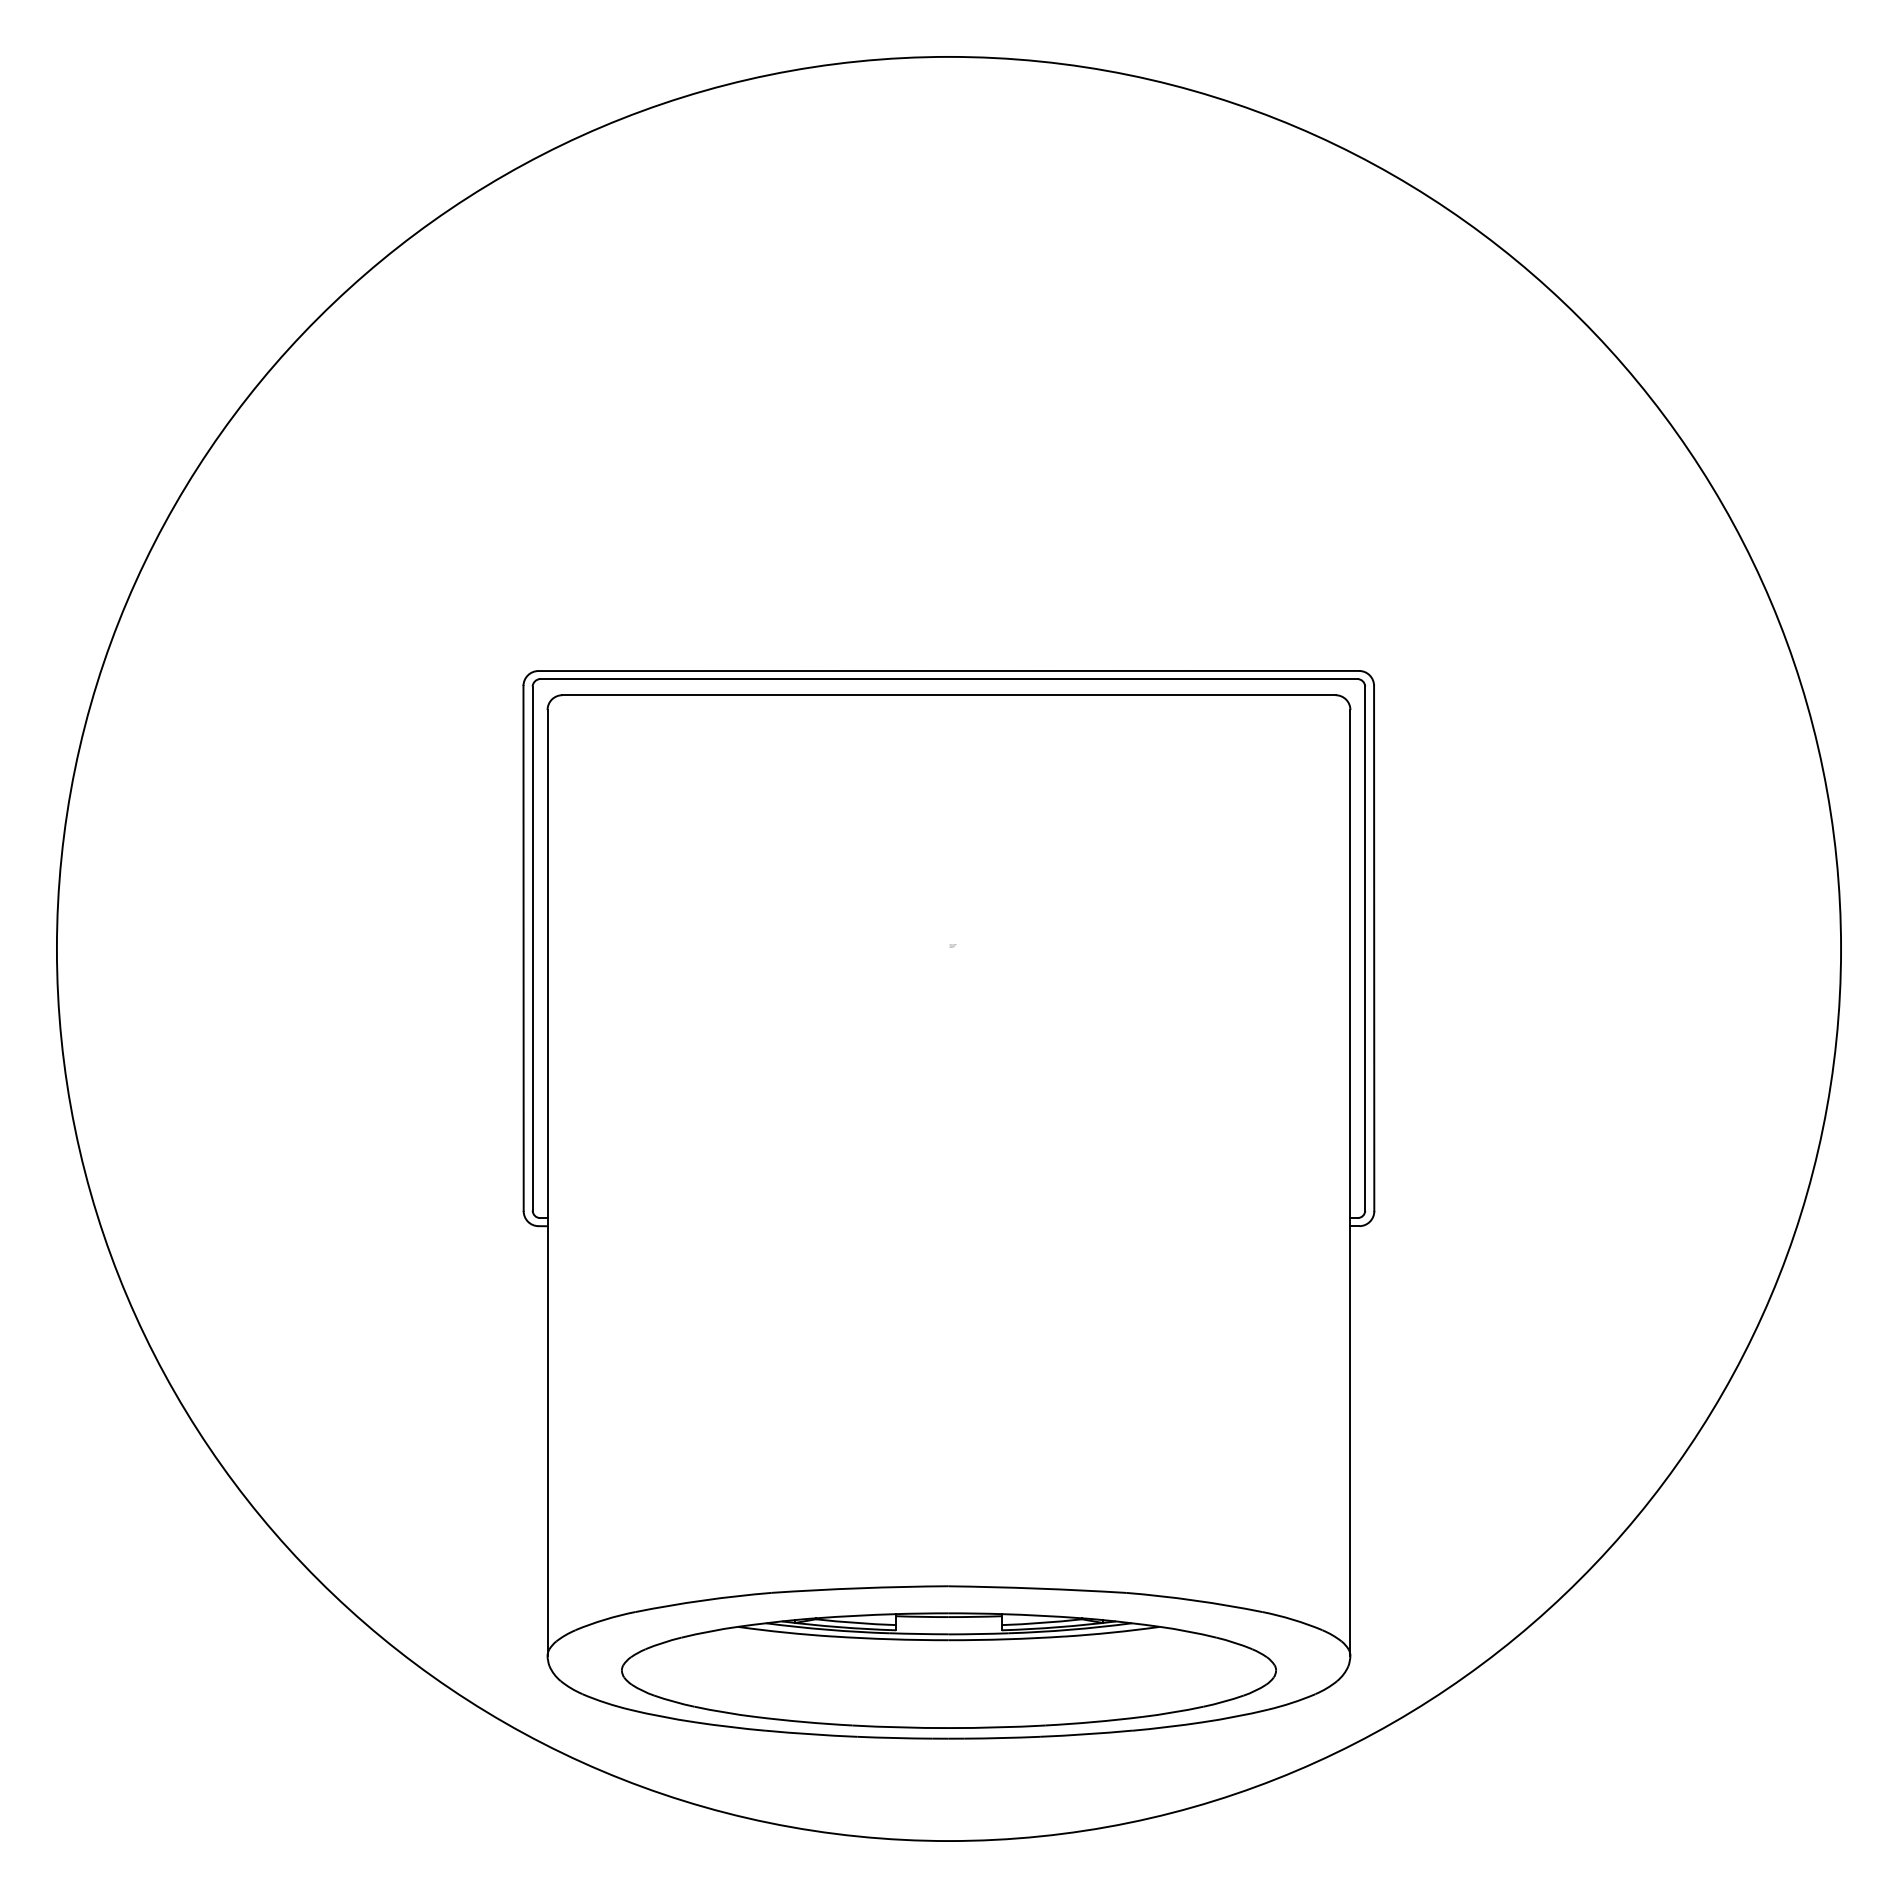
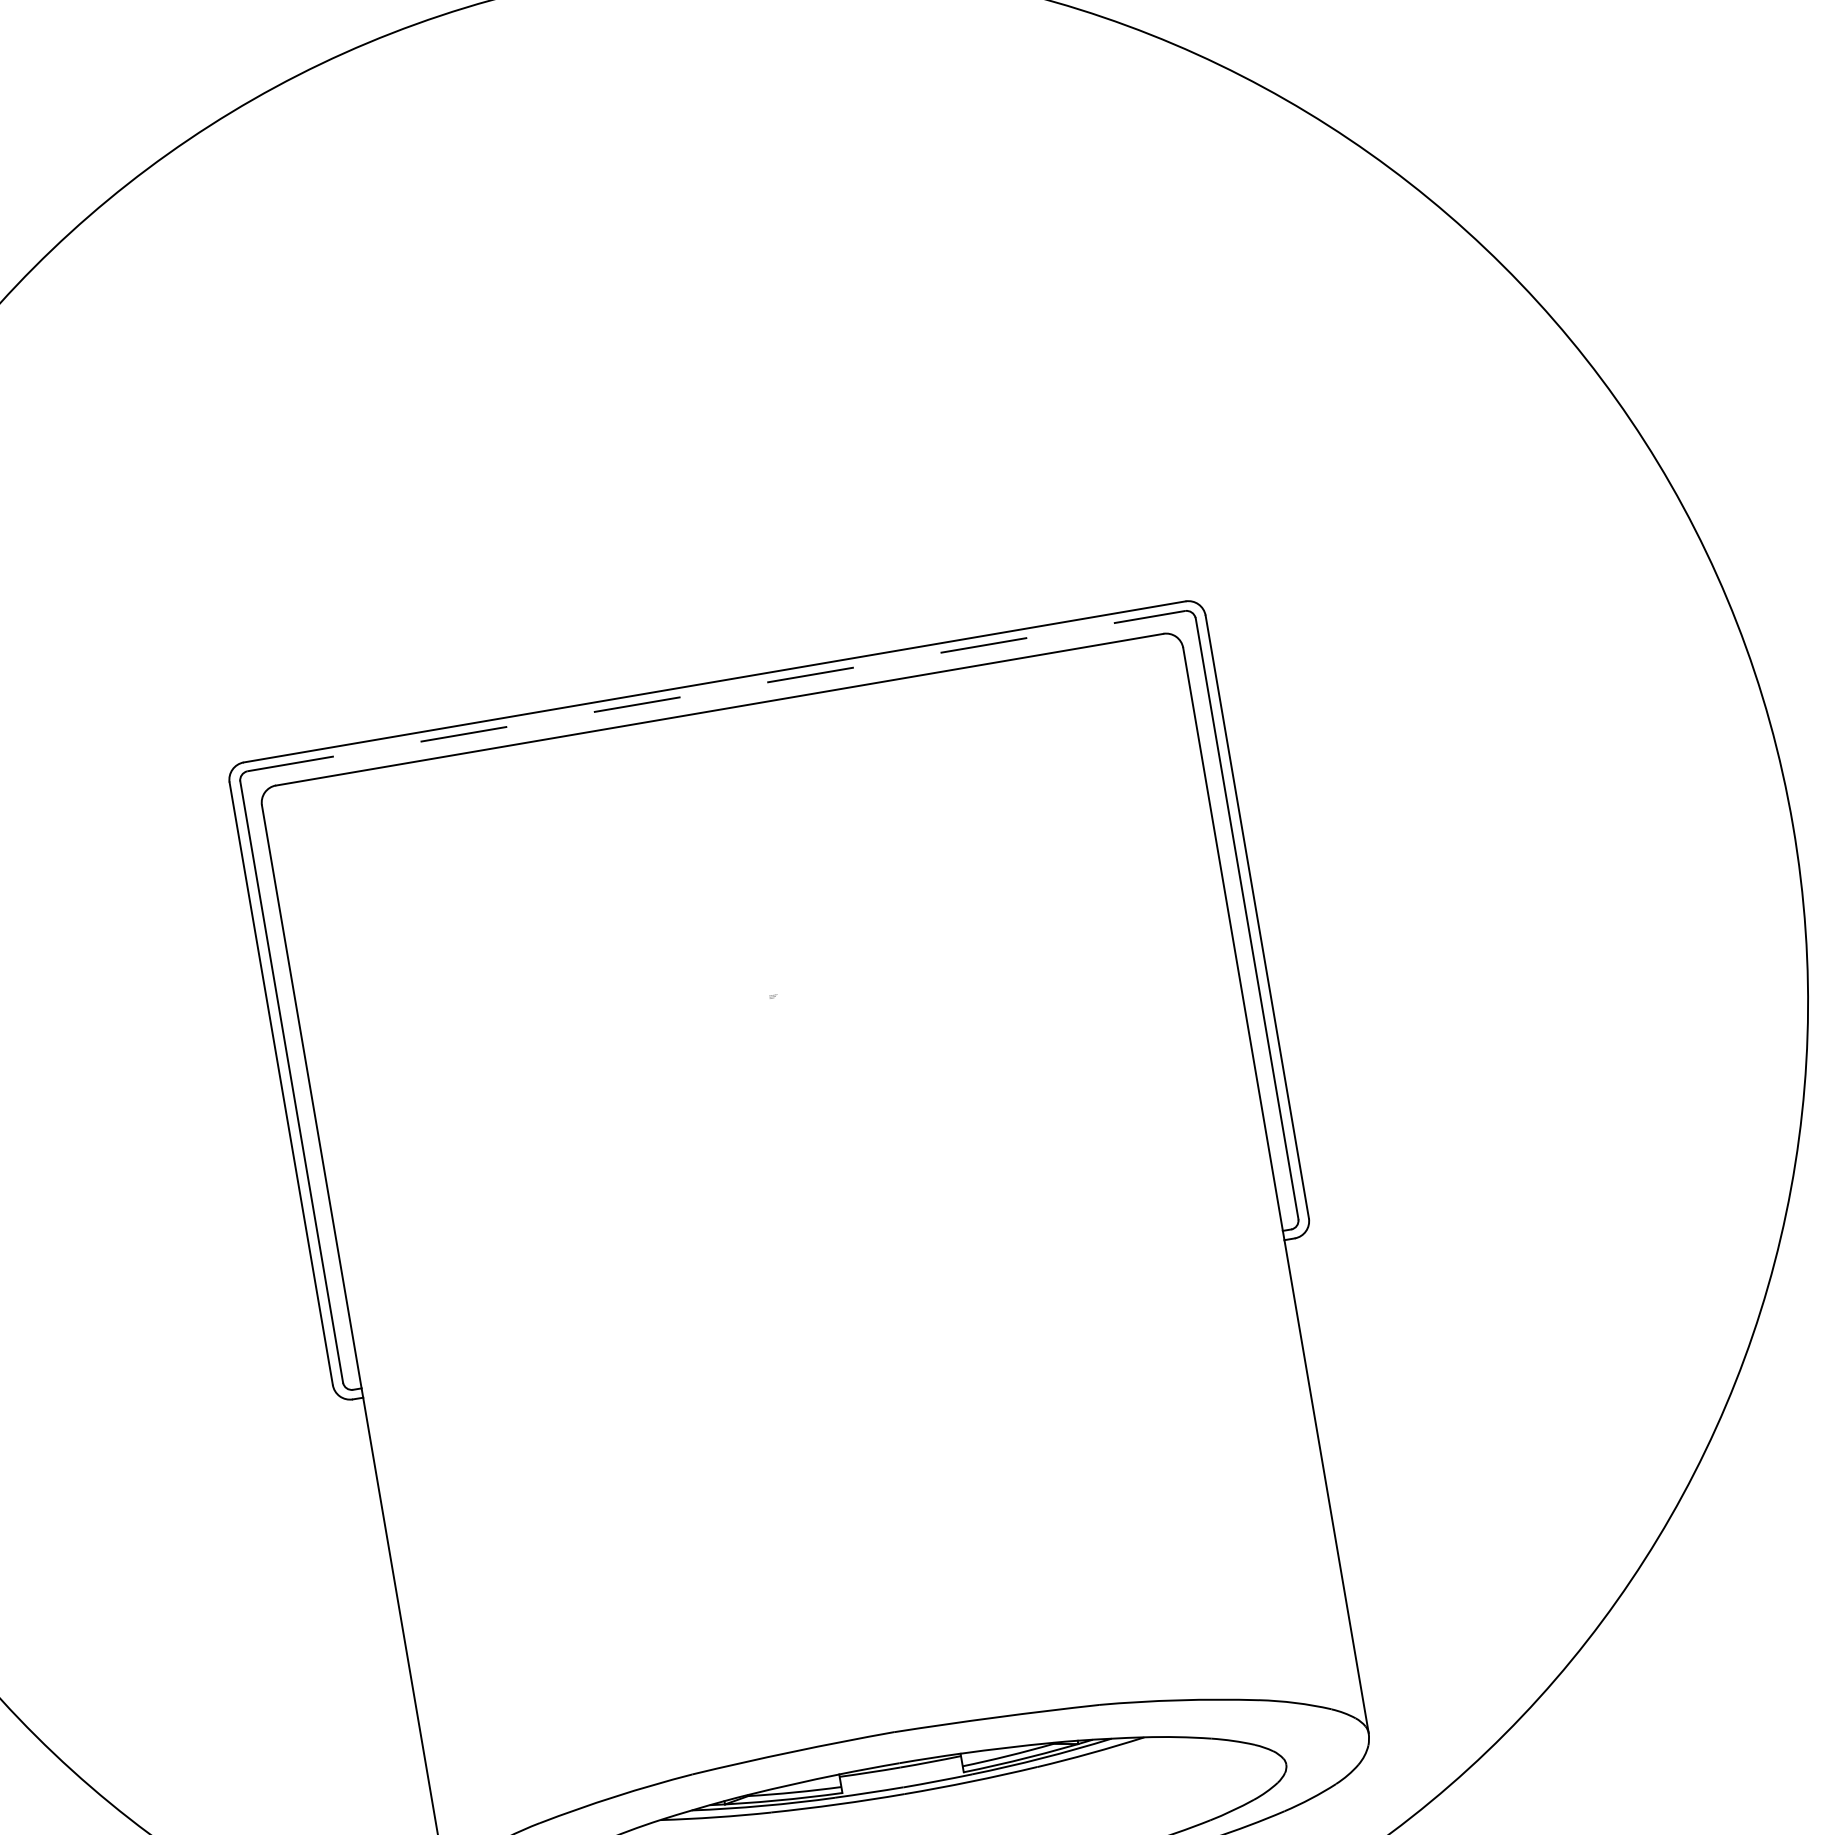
line: (948, 679) -> (716, 691), solid -> dashed

